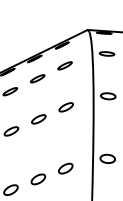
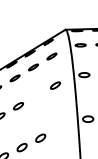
part: (38, 118) -> (36, 95), removed
part: (64, 168) -> (58, 128), removed

